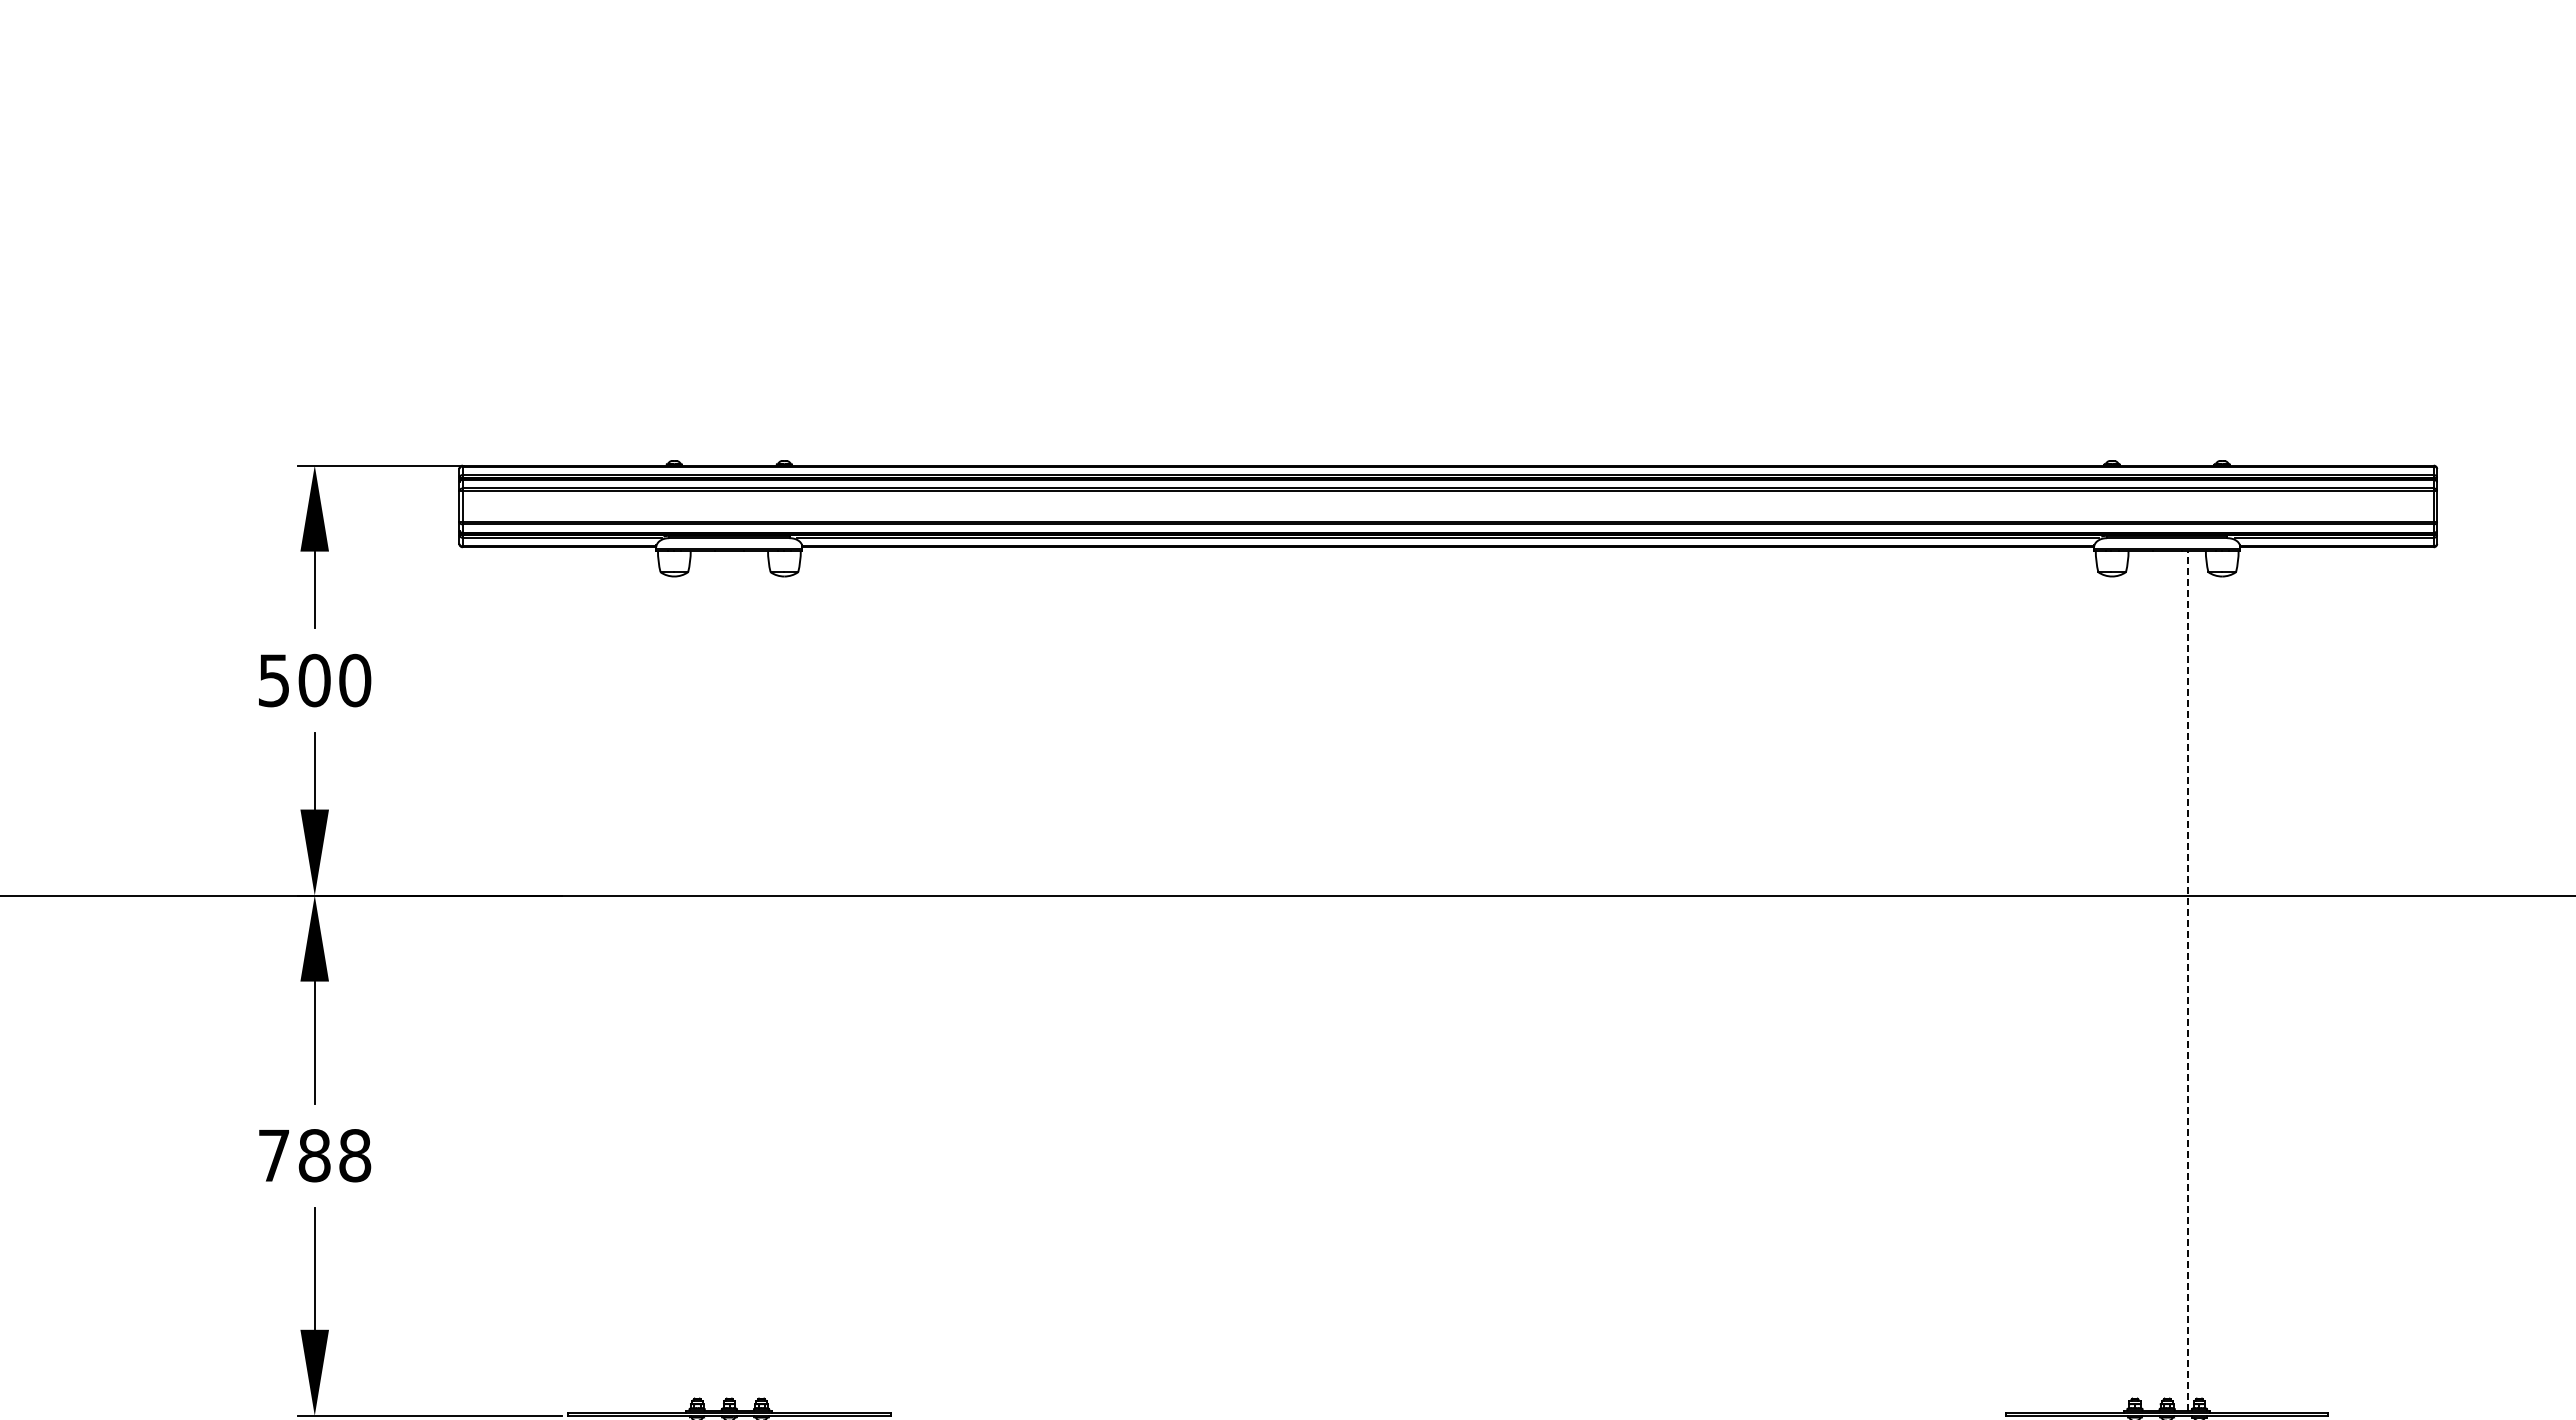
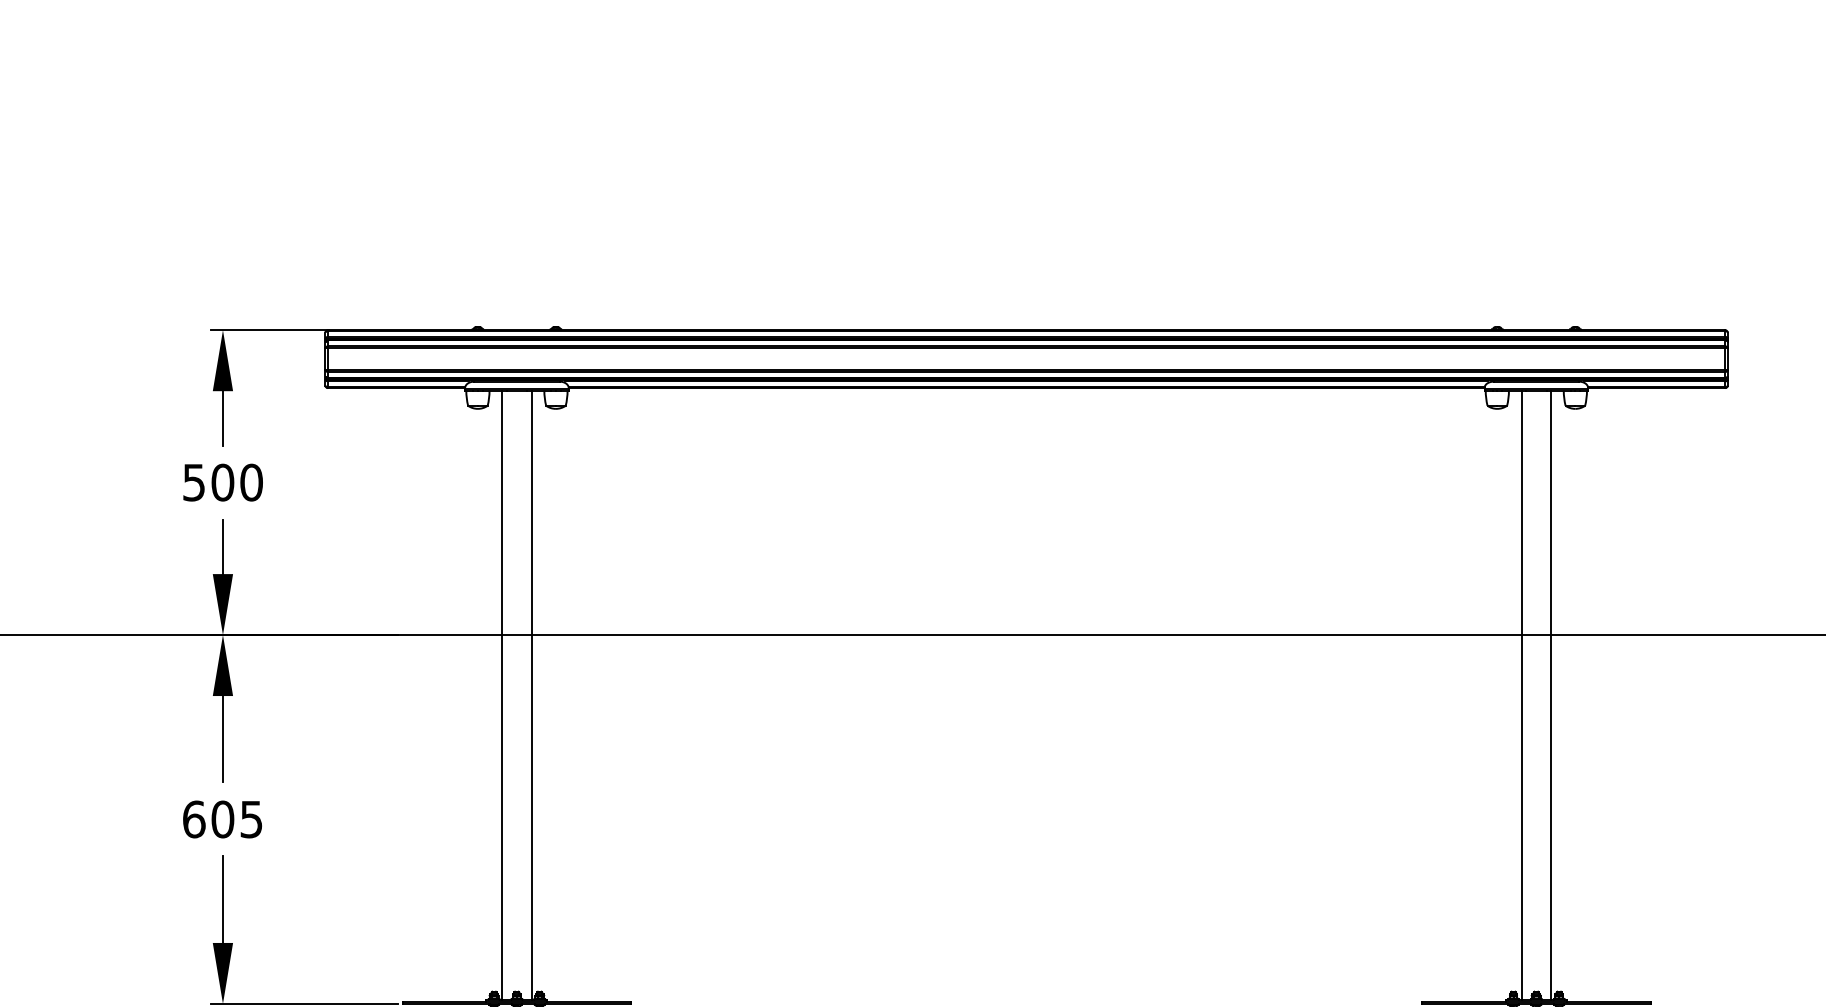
line: (708, 980) -> (502, 695), added
line: (750, 980) -> (531, 695), added
line: (2146, 980) -> (1521, 695), added
line: (2187, 980) -> (1550, 695), dashed -> solid
text: (314, 1155) -> (222, 819), 788 -> 605

